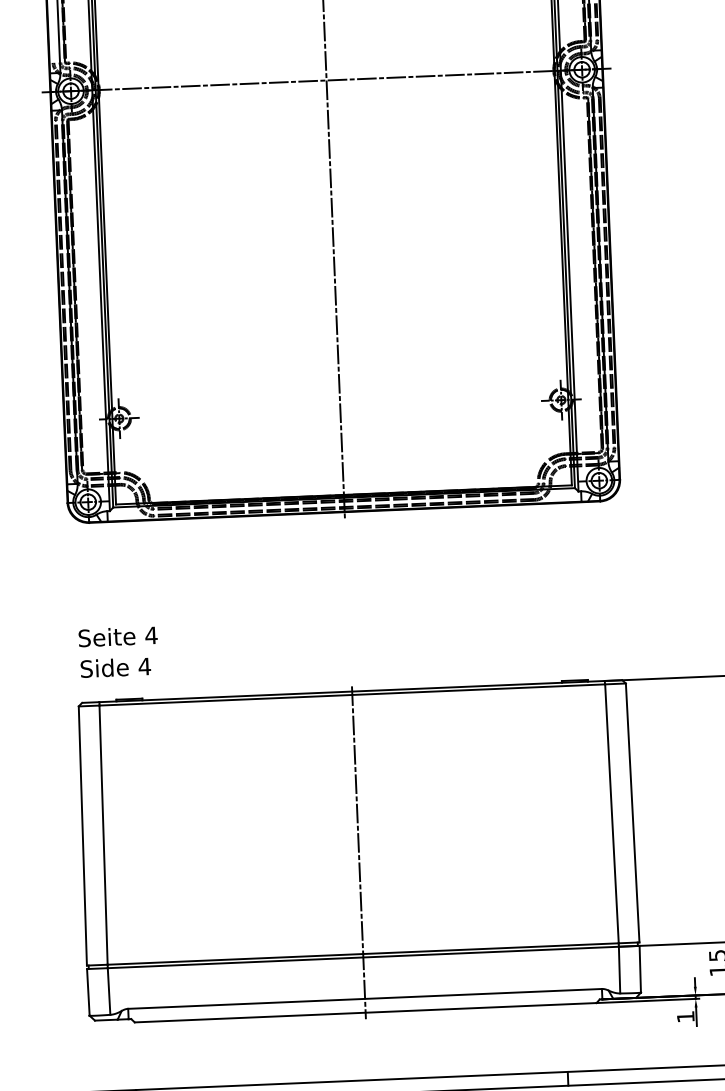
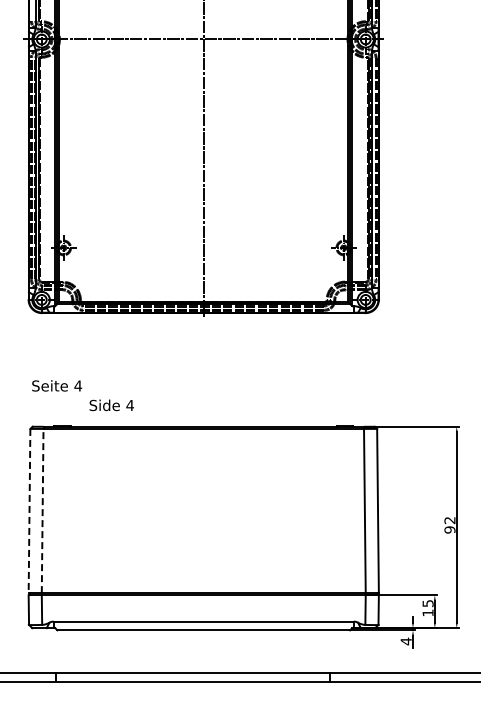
text: (115, 667) -> (111, 405), moved
line: (103, 834) -> (42, 510), solid -> dashed
line: (82, 836) -> (29, 511), solid -> dashed
line: (358, 852) -> (203, 528), removed
text: (684, 1017) -> (405, 641), 1 -> 4

